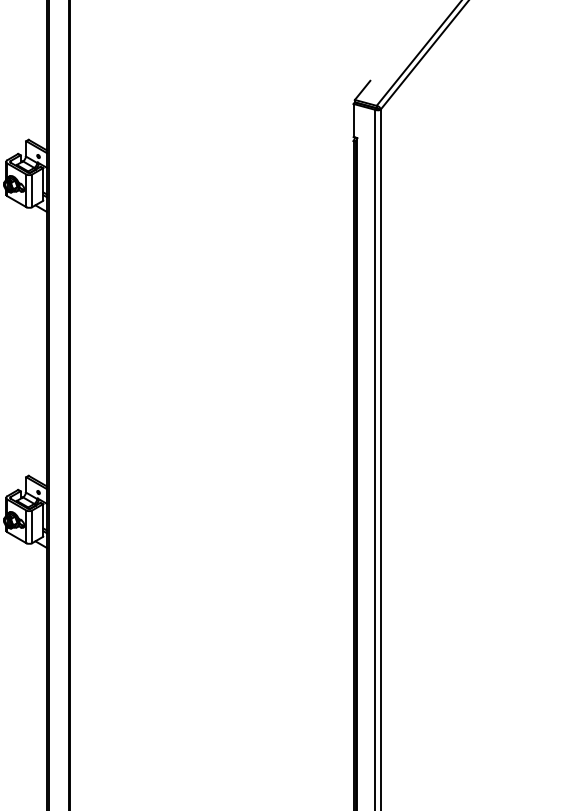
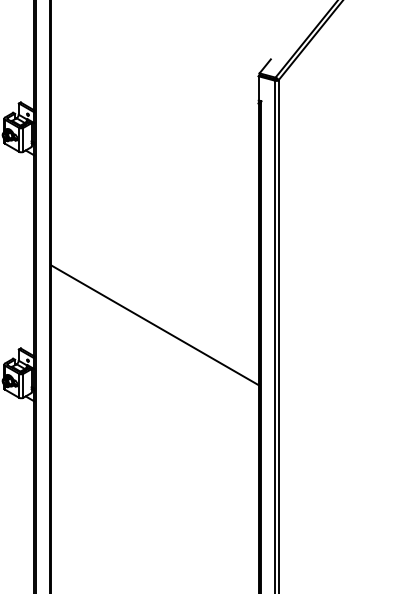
line: (211, 443) -> (154, 324), added

